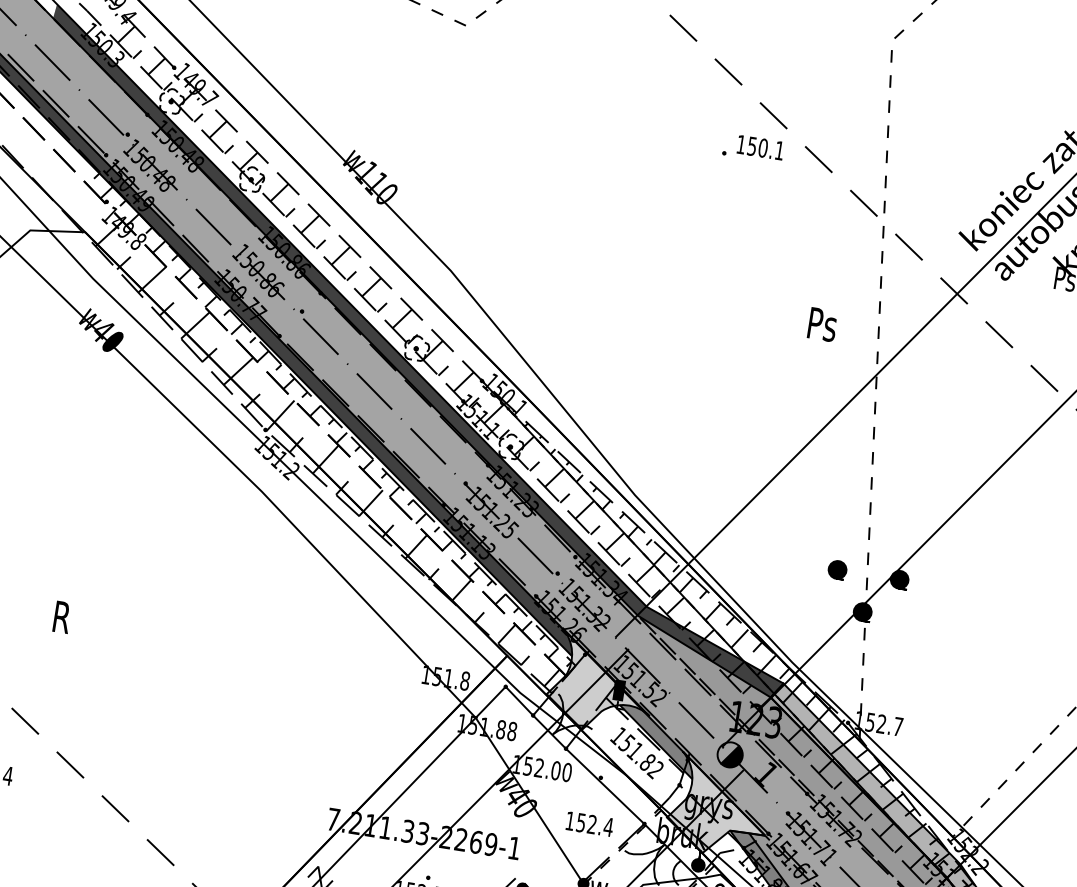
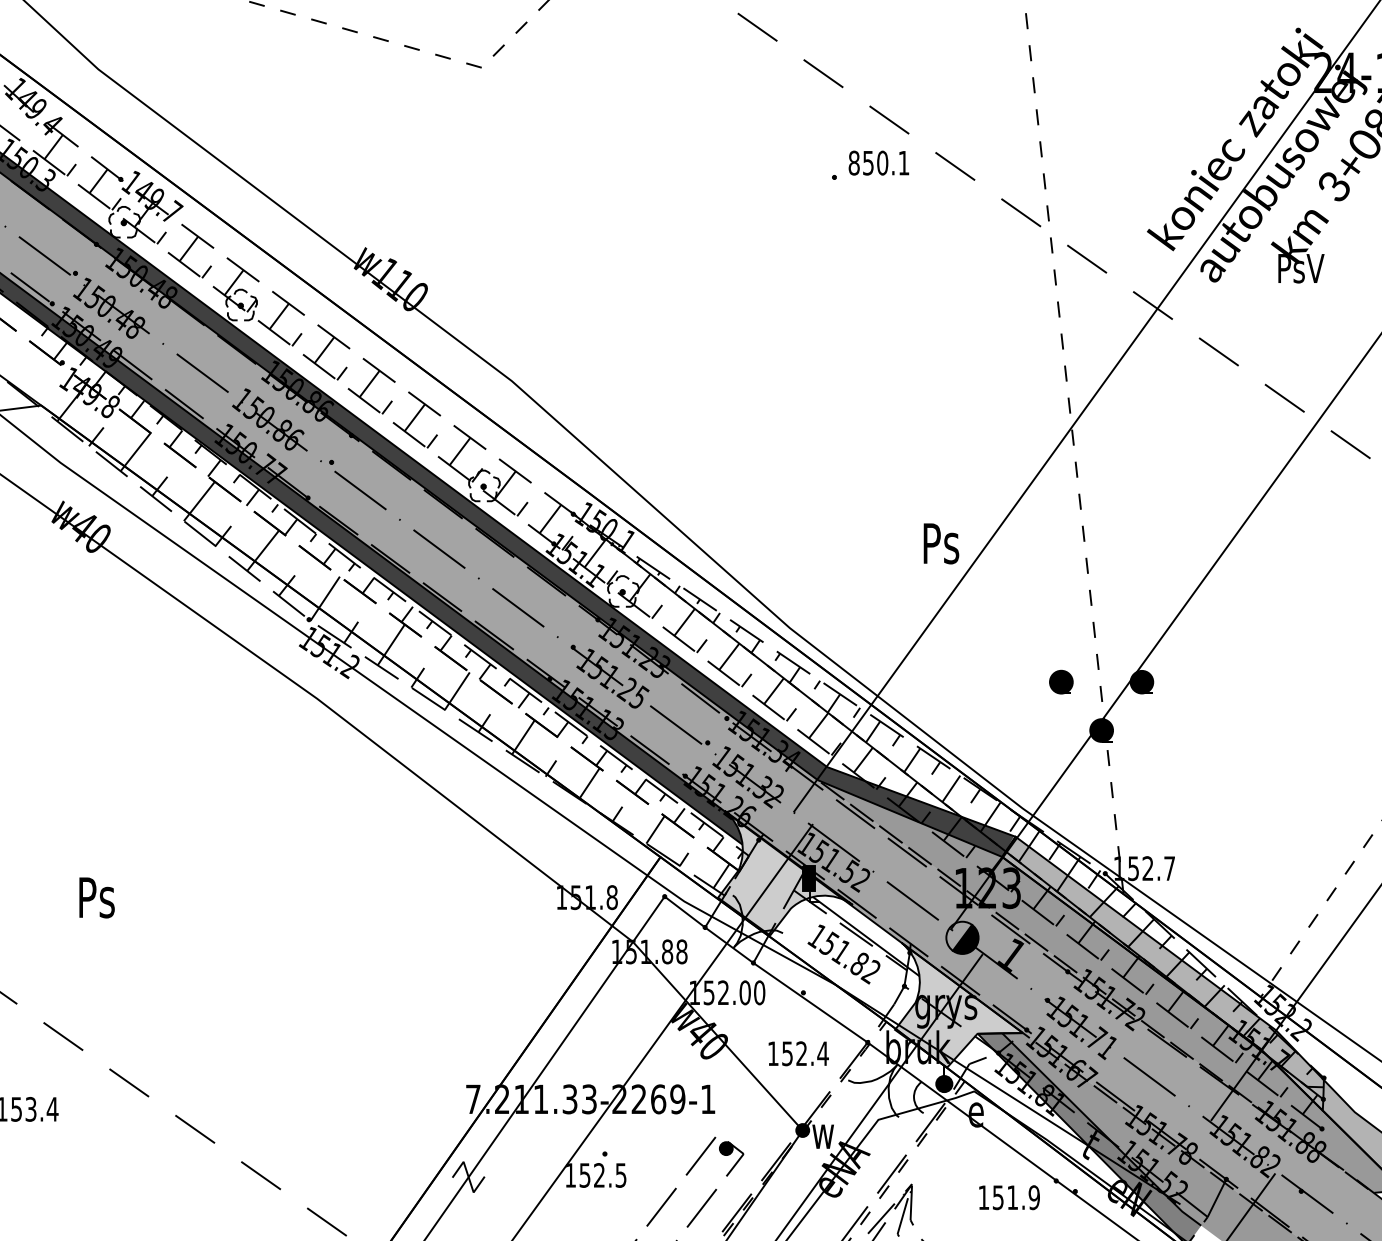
text: (740, 144) -> (853, 162), 150.1 -> 850.1
text: (822, 324) -> (941, 543), moved
text: (69, 619) -> (98, 898), R -> Ps
fill: (655, 741) -> (865, 935), removed

